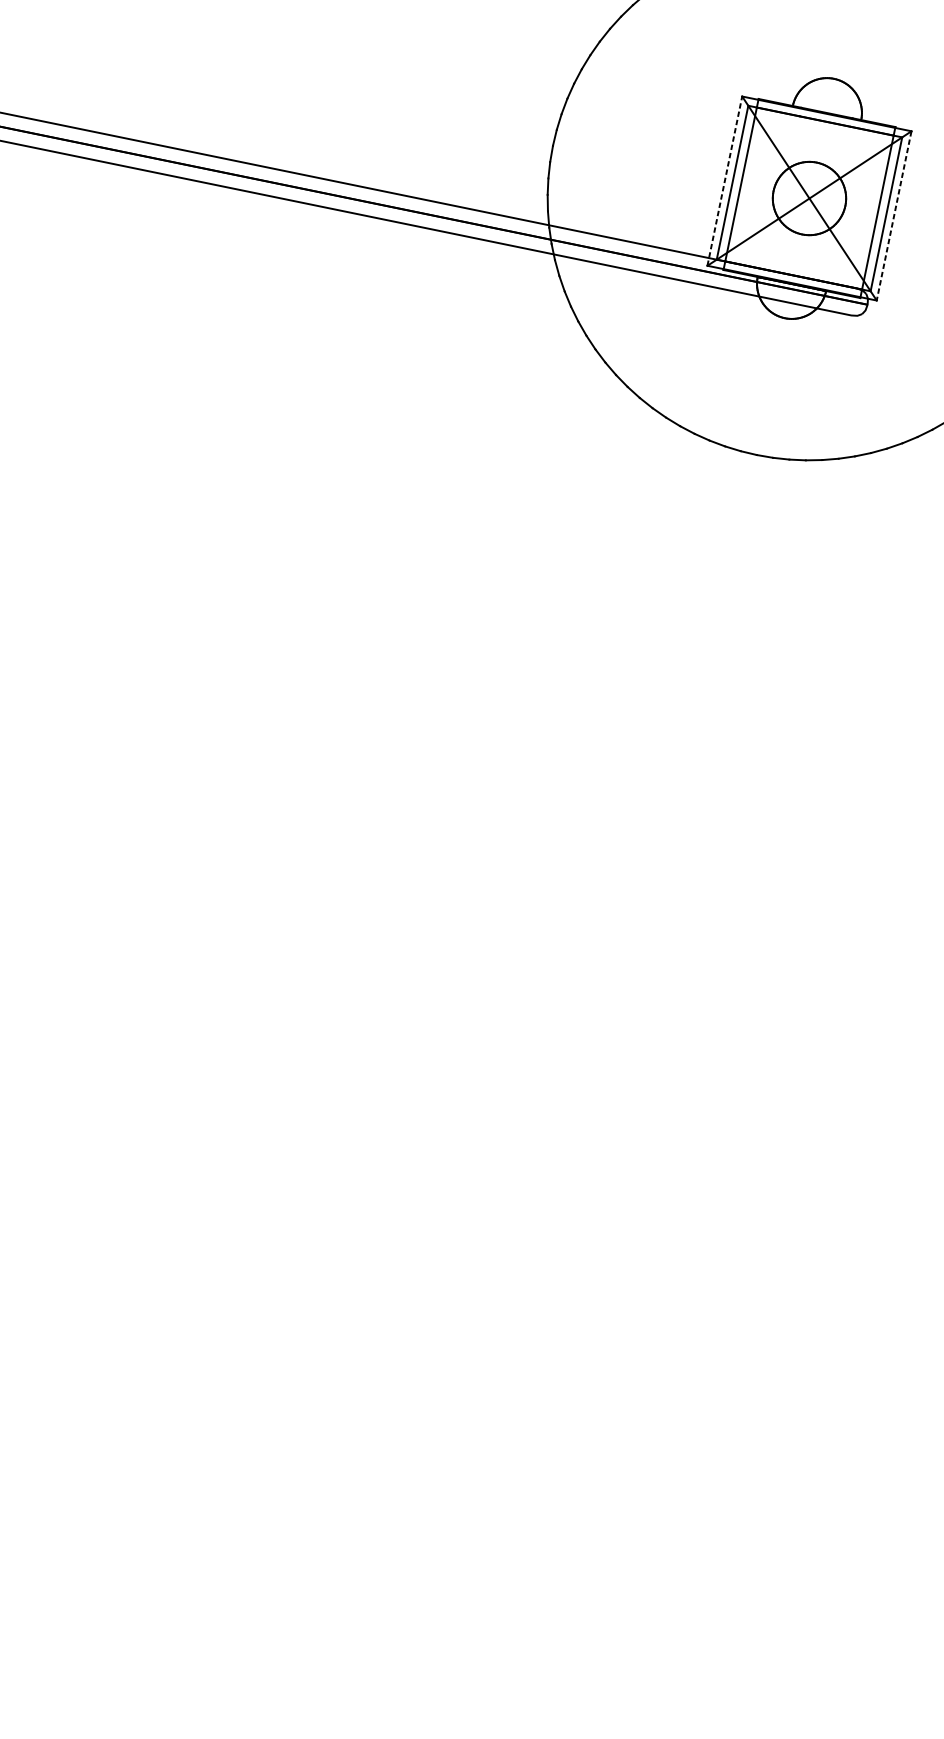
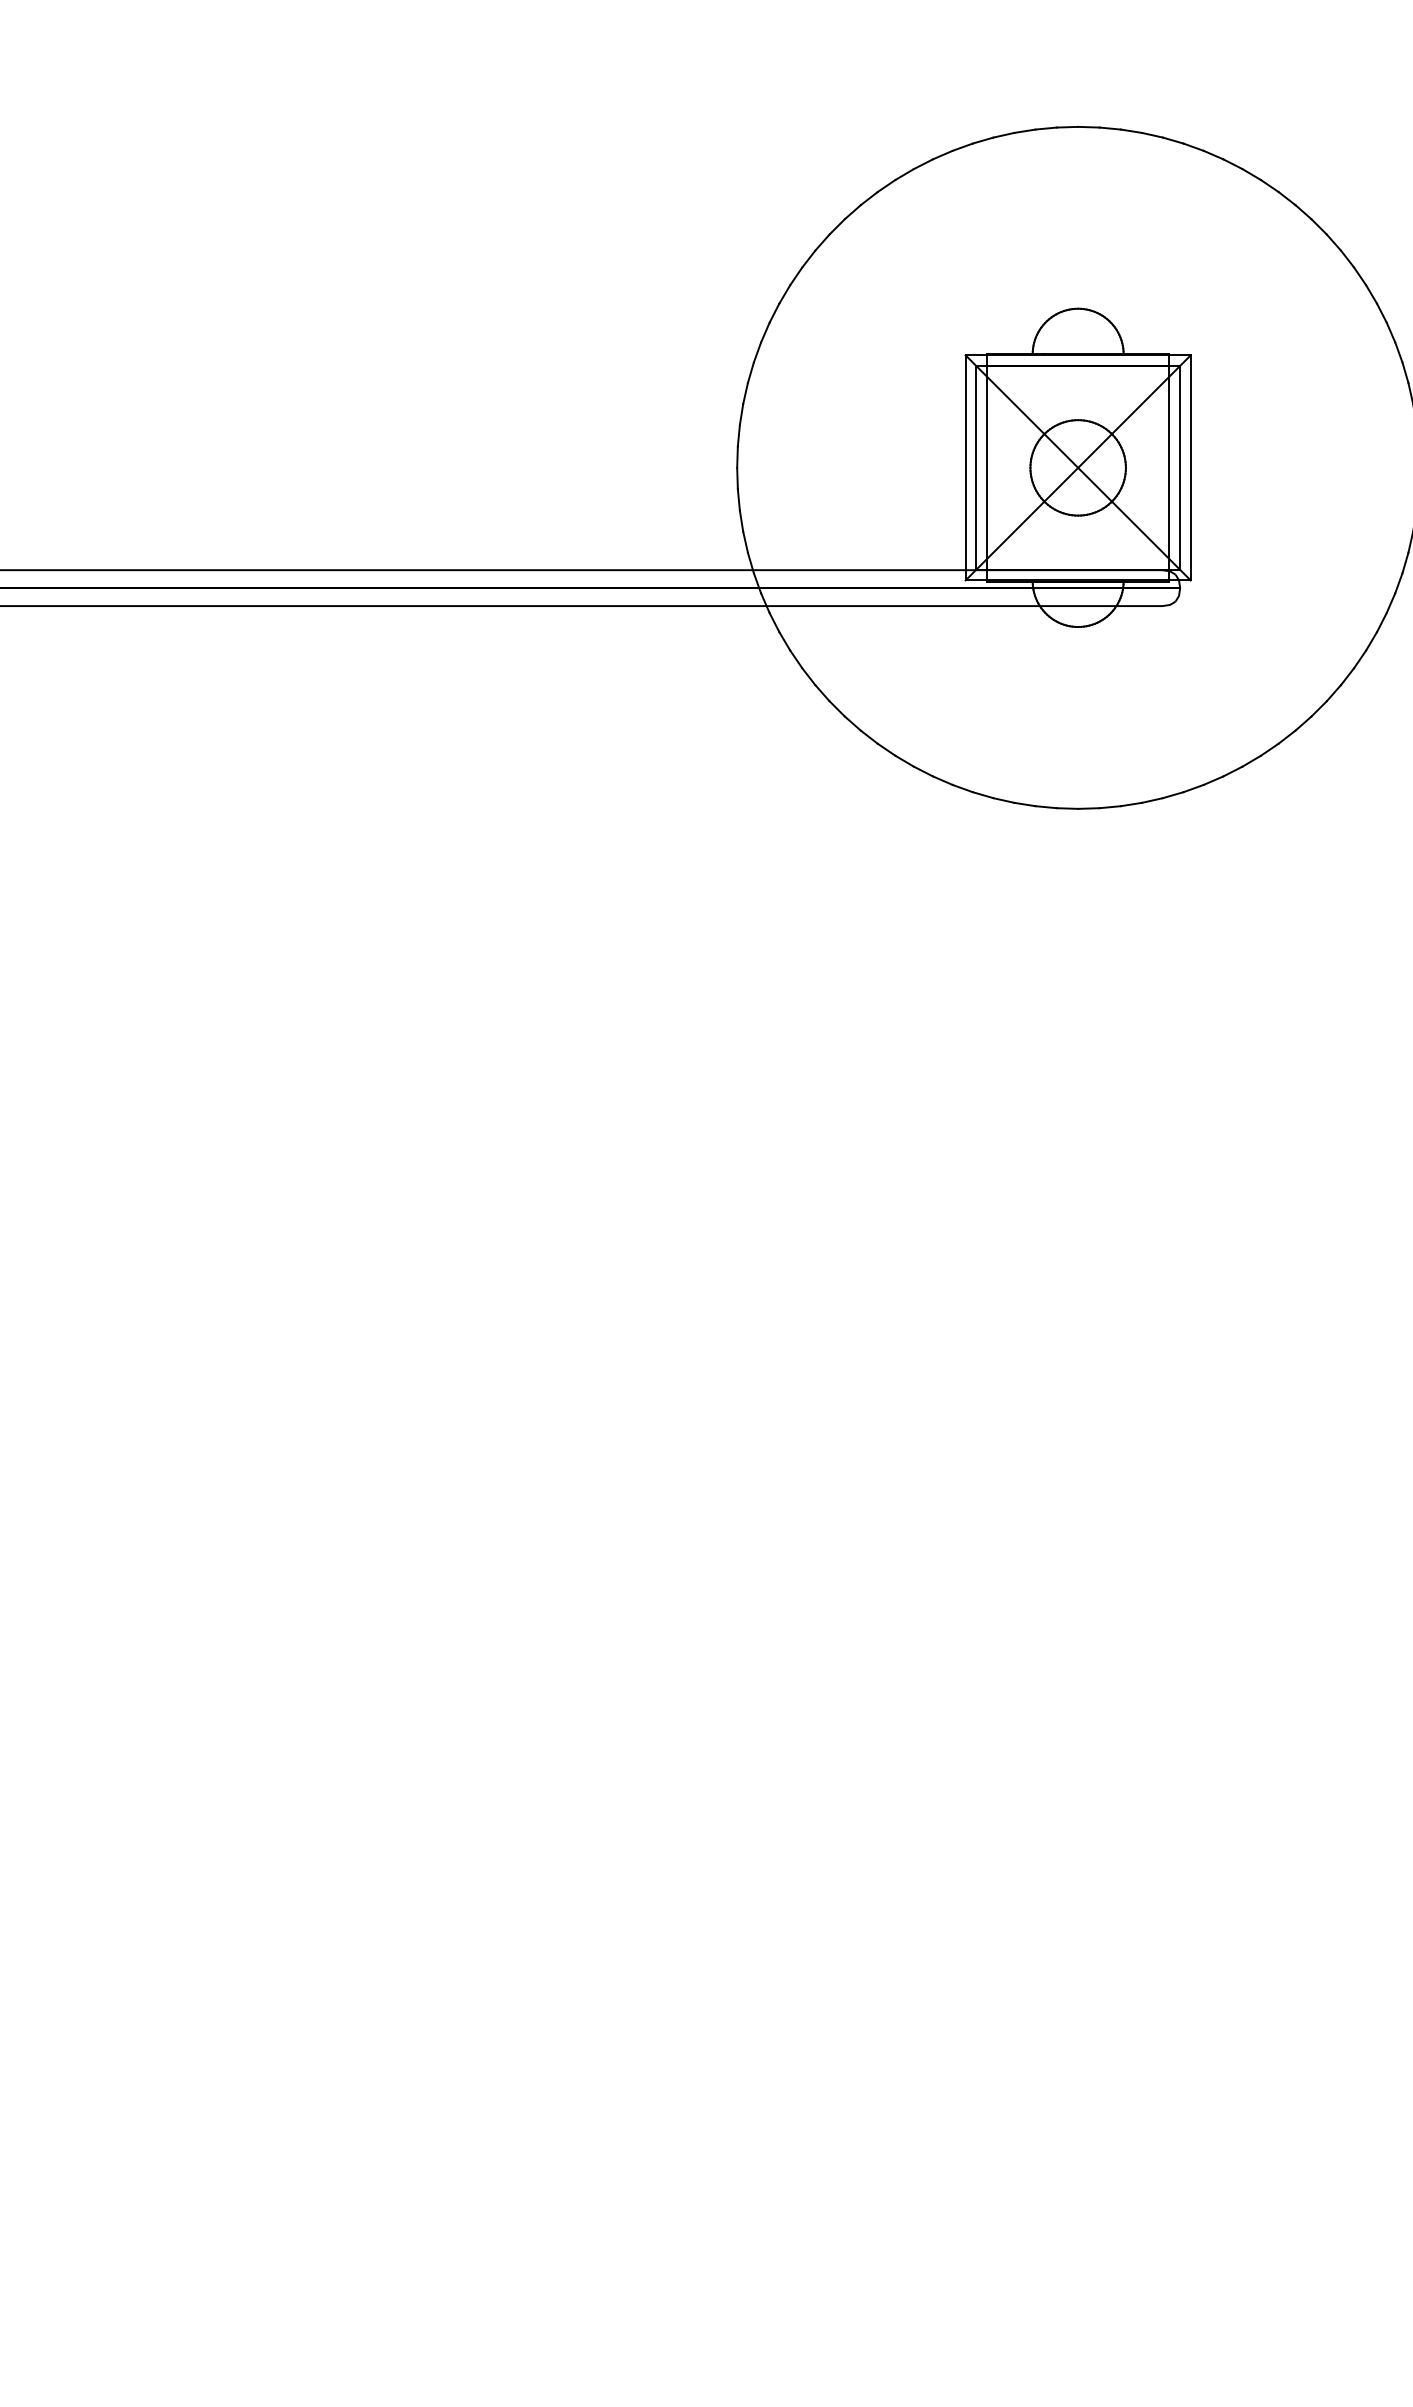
line: (724, 180) -> (965, 467), dashed -> solid
line: (894, 215) -> (1190, 467), dashed -> solid

